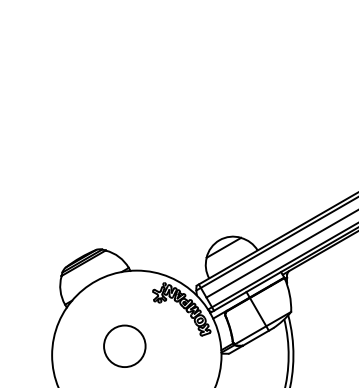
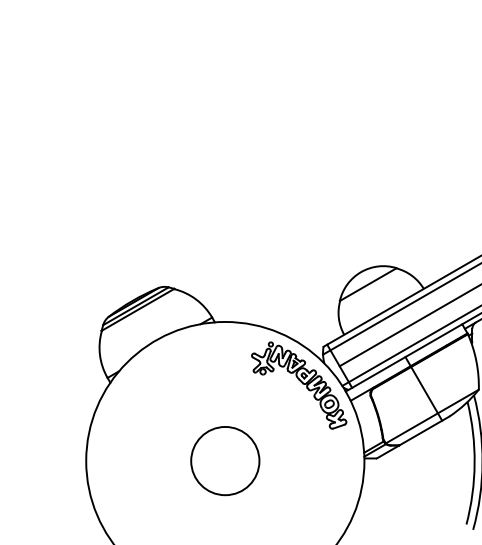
circle: (124, 345) -> (224, 459), moved

